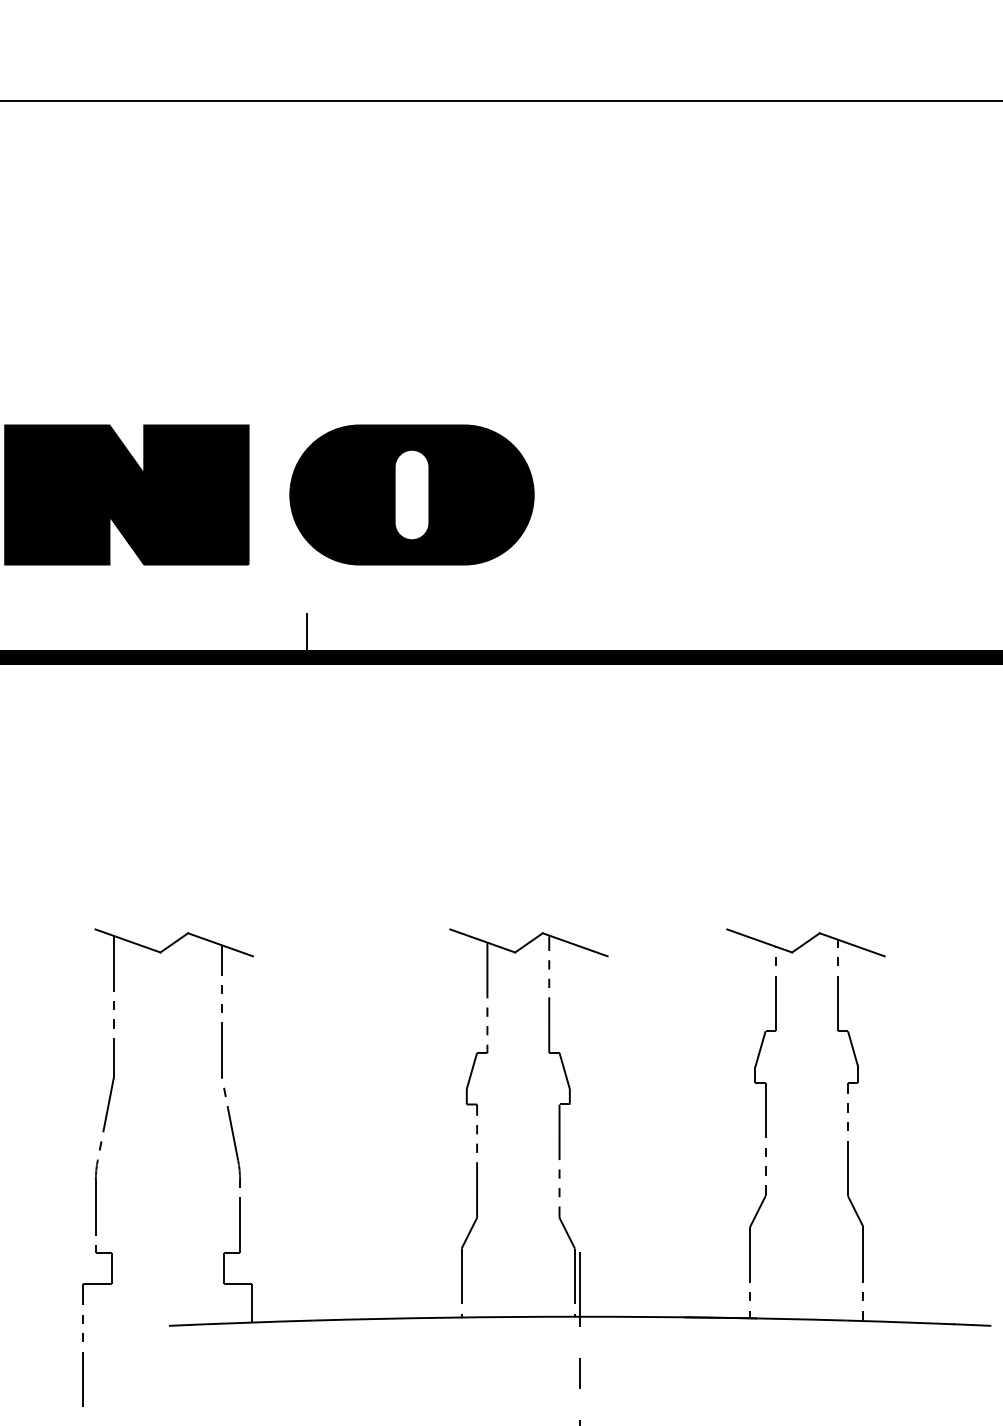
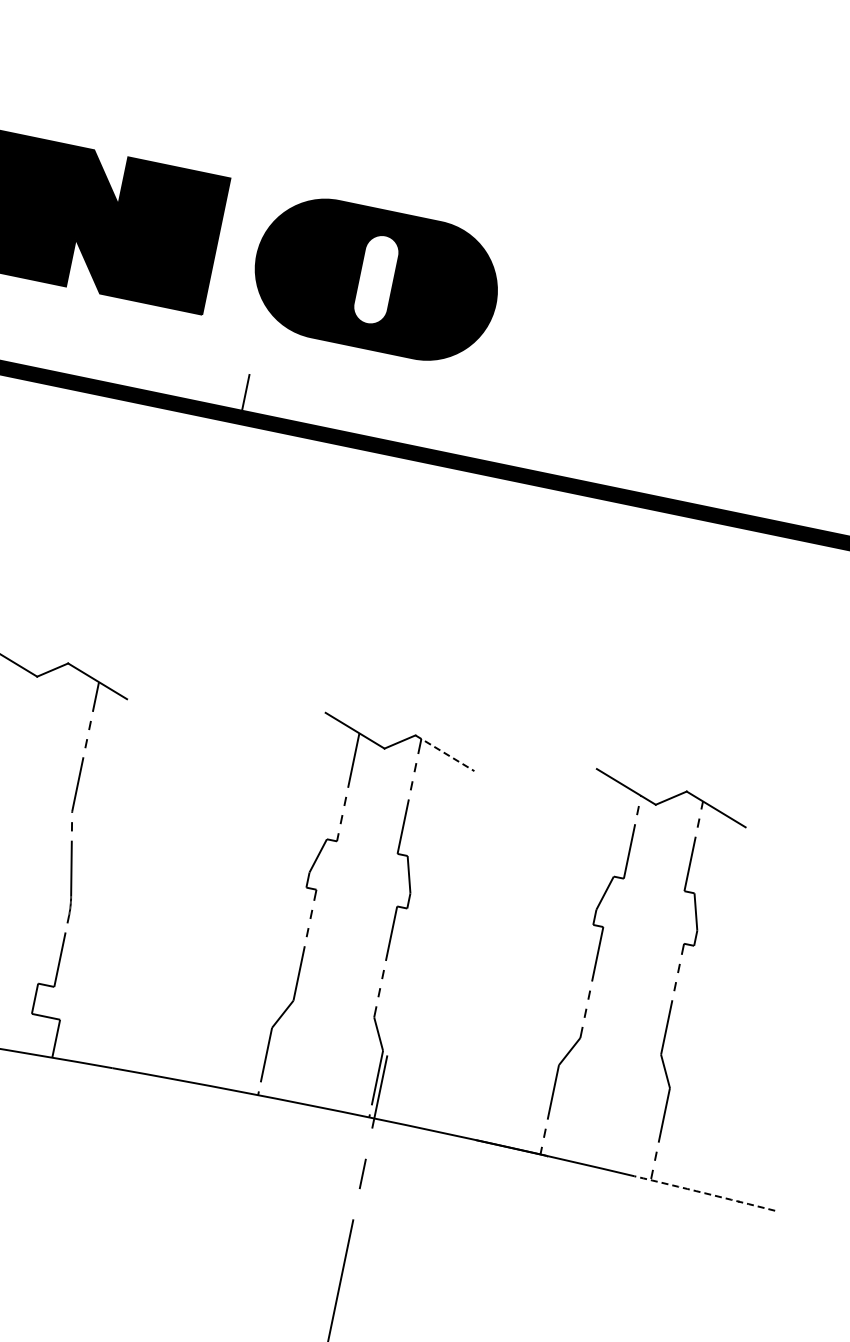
line: (575, 944) -> (445, 753), solid -> dashed
arc: (918, 1322) -> (704, 1192), solid -> dashed

